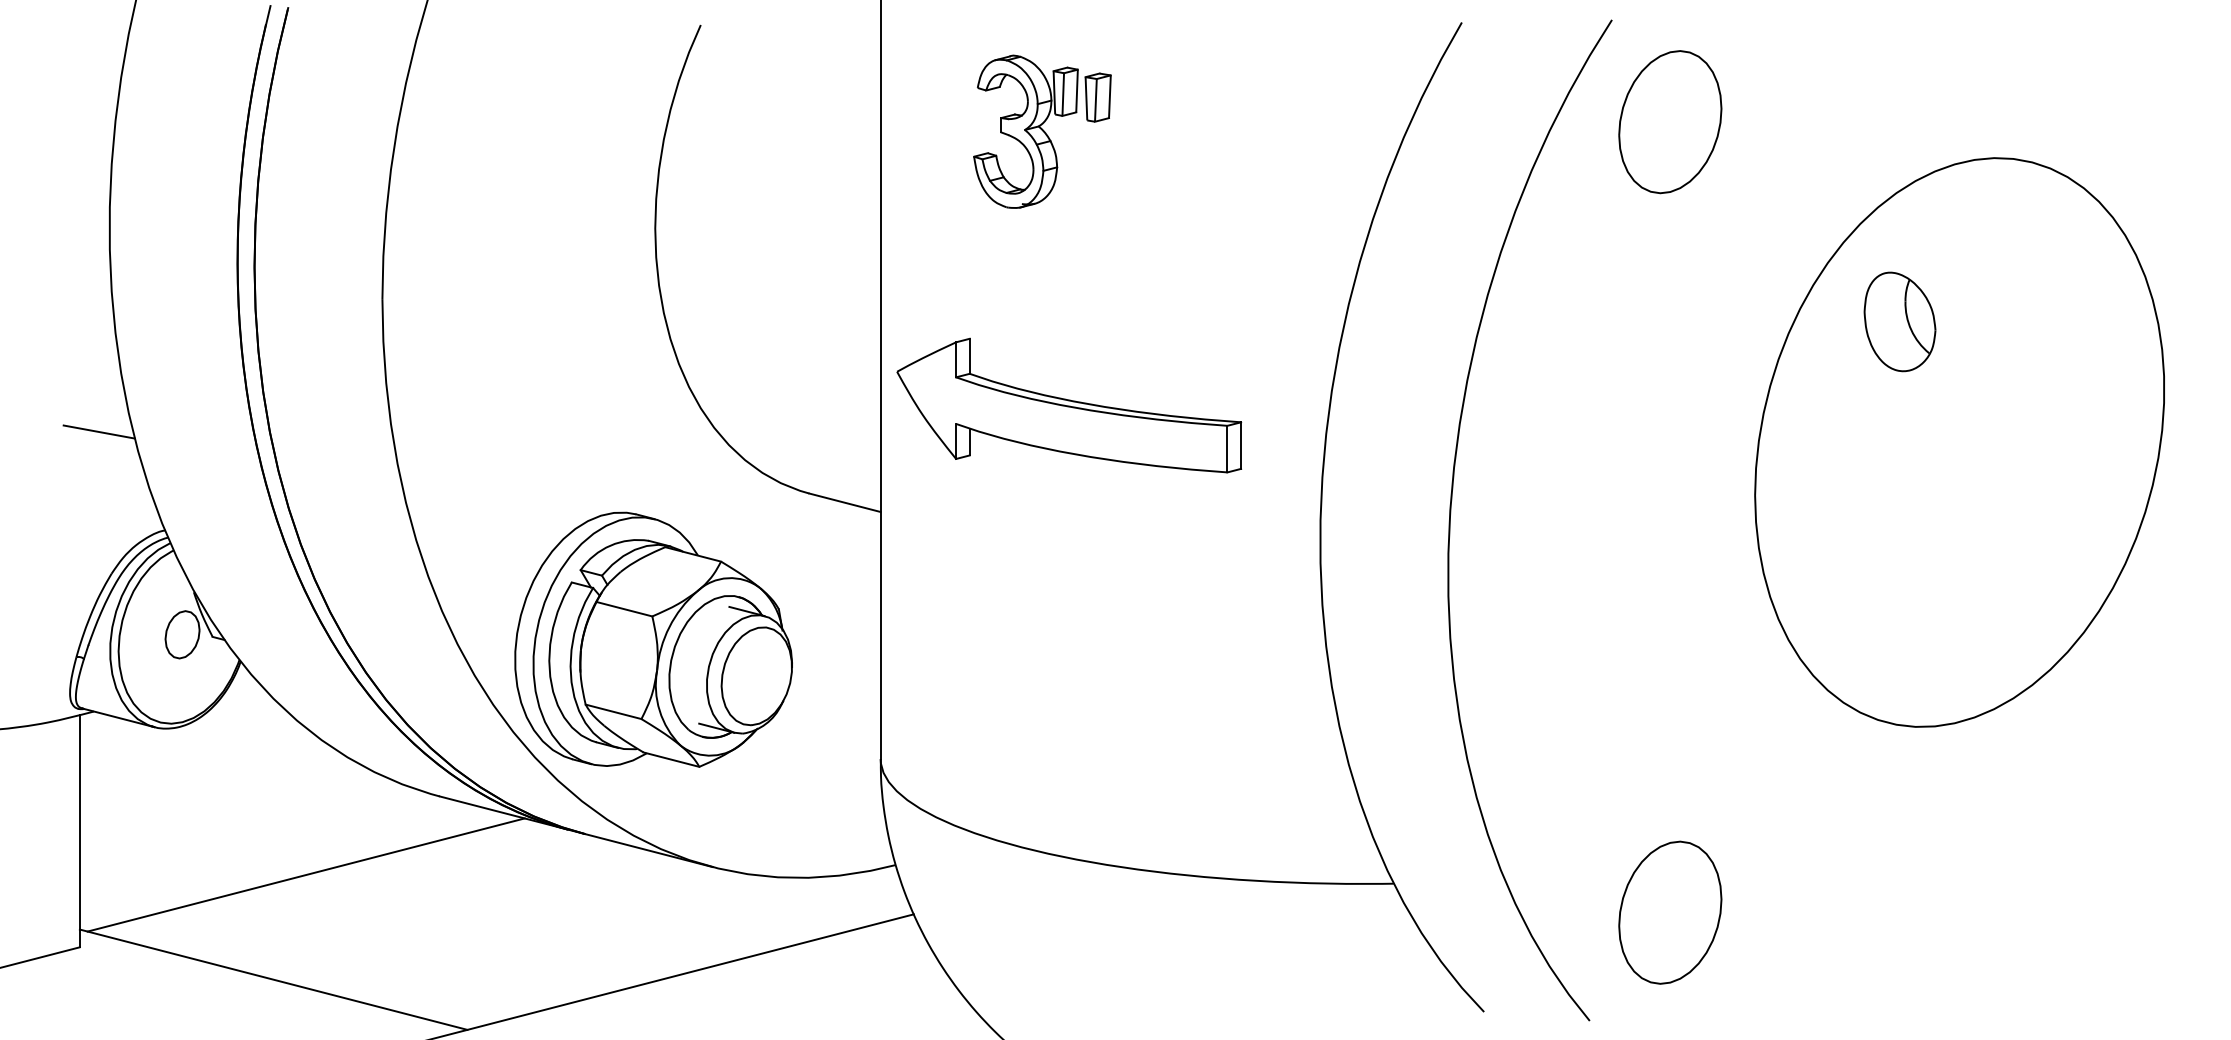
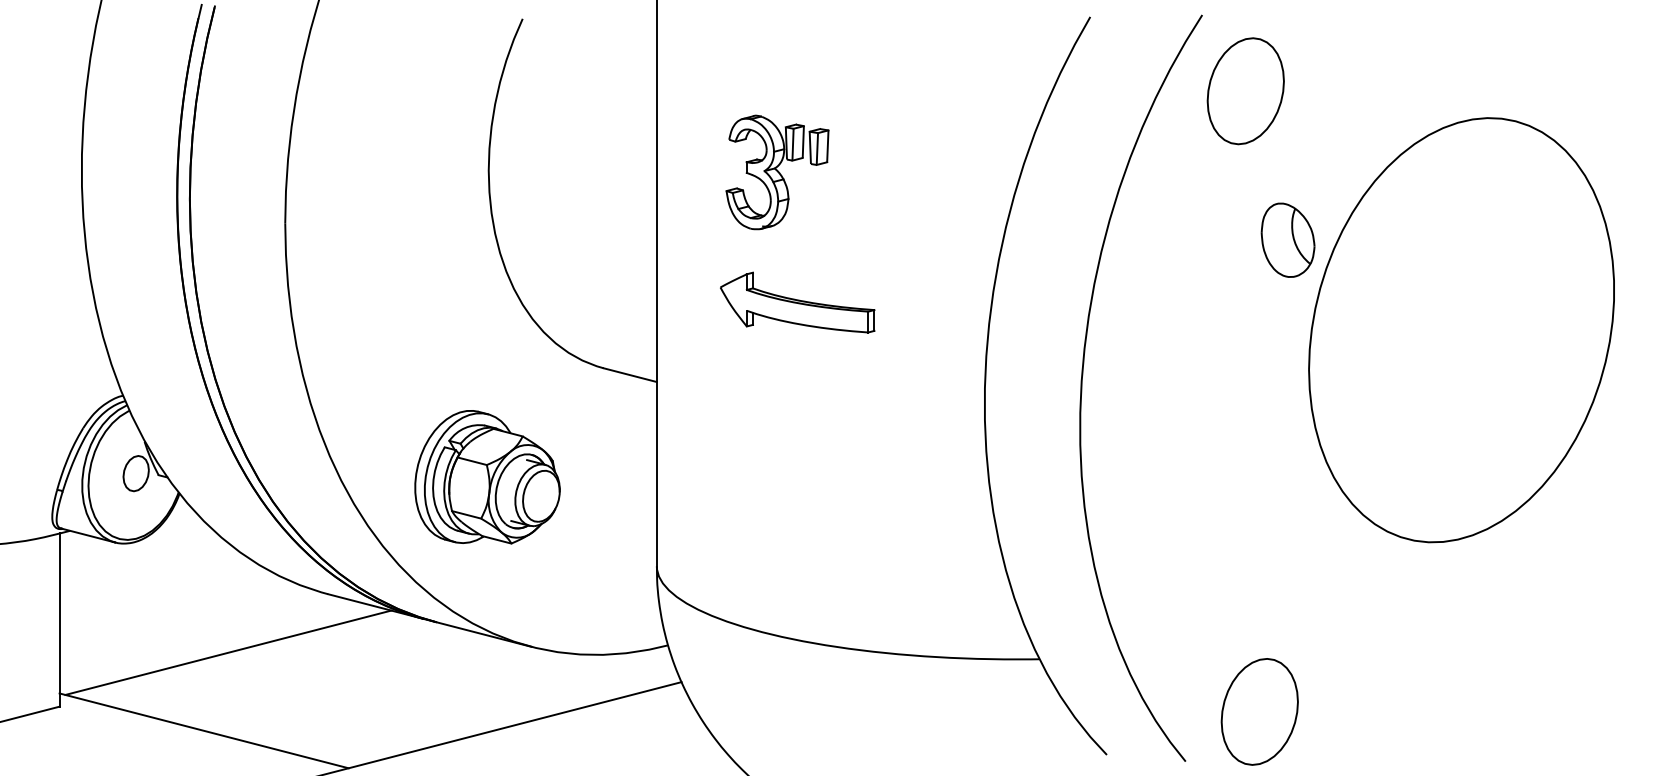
part: (1042, 131) -> (777, 172), moved
part: (1899, 320) -> (1287, 239), moved
part: (1069, 405) -> (797, 302), size x0.6
line: (98, 432) -> (73, 322), removed
part: (653, 638) -> (487, 476), size x0.7
part: (1669, 912) -> (1259, 711), moved

